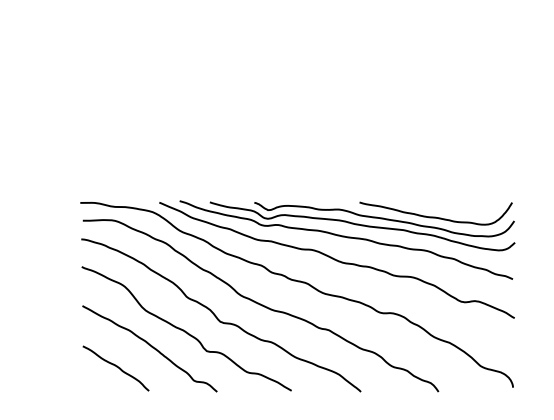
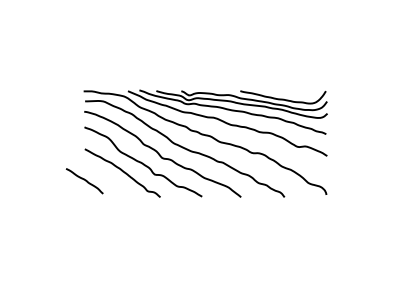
curve: (115, 367) -> (84, 180), moved

